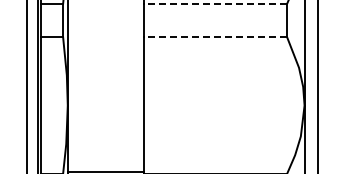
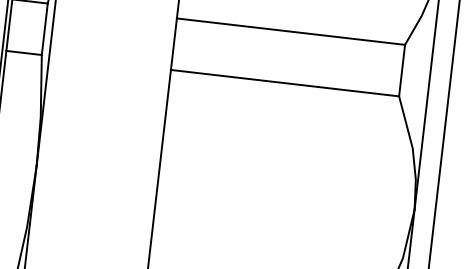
line: (214, 4) -> (289, 31), dashed -> solid
line: (214, 36) -> (283, 82), dashed -> solid

